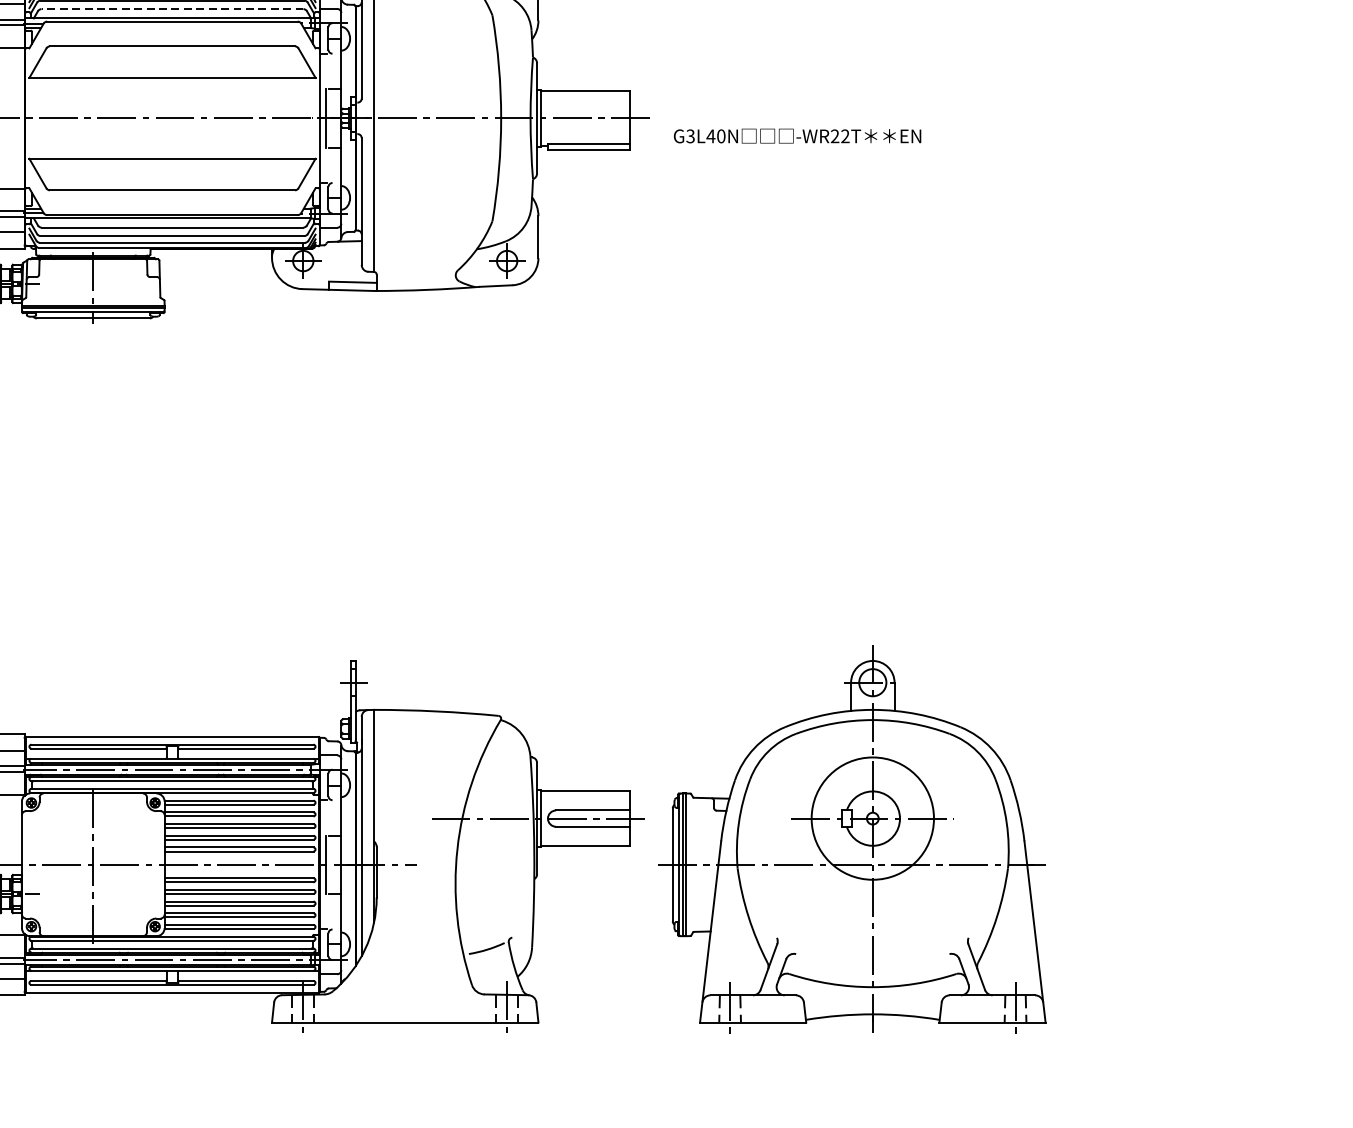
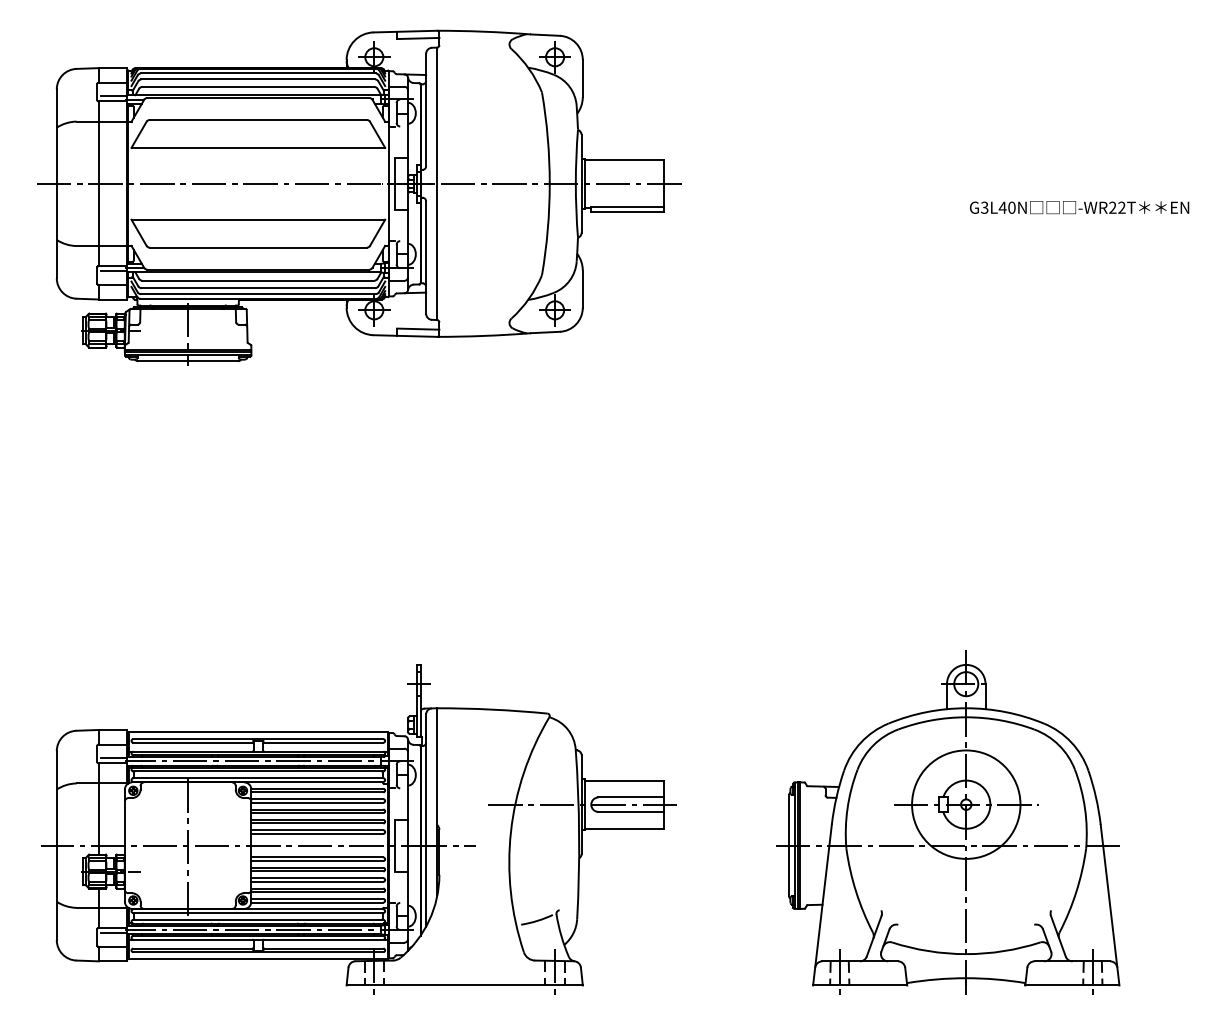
line: (171, 9) -> (257, 87), dashed -> solid
text: (797, 136) -> (1079, 207), moved
part: (852, 838) -> (948, 822), moved

